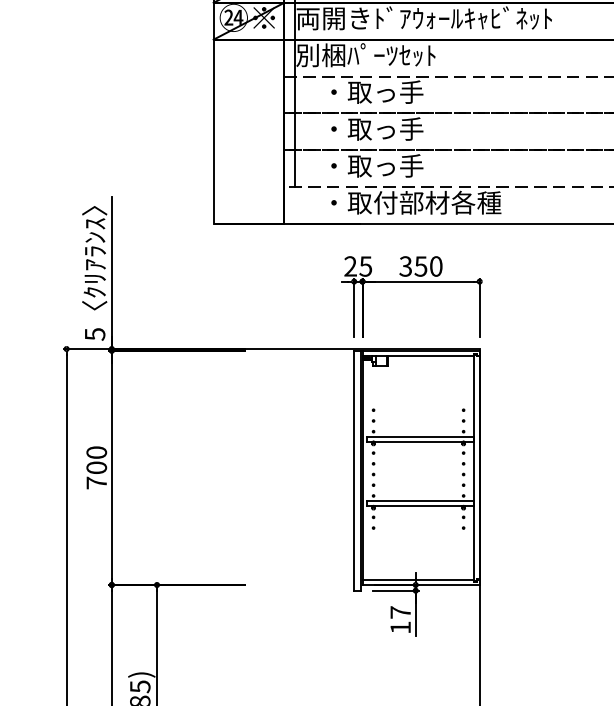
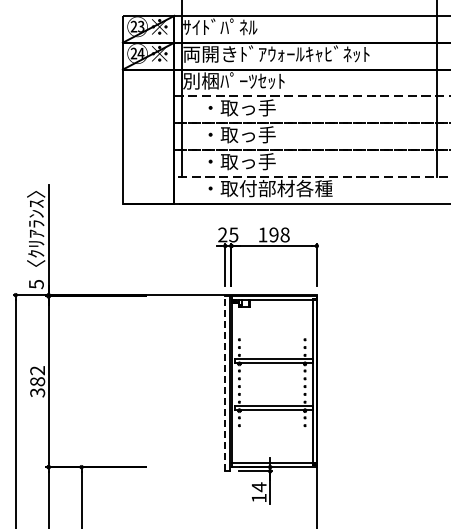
text: (420, 265) -> (273, 234), 350 -> 198
text: (96, 467) -> (37, 381), 700 -> 382
line: (354, 470) -> (225, 383), solid -> dashed
text: (399, 612) -> (258, 487), 17 -> 14

